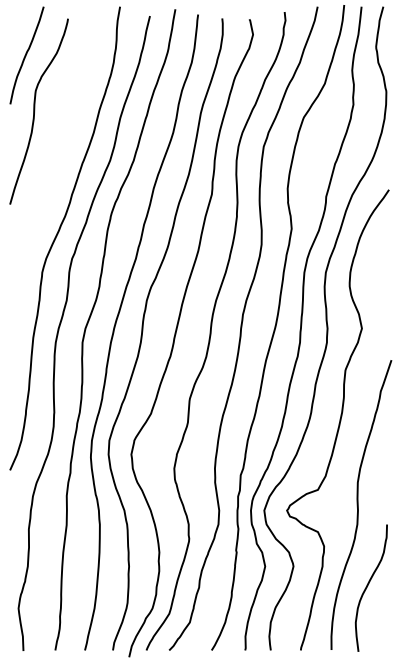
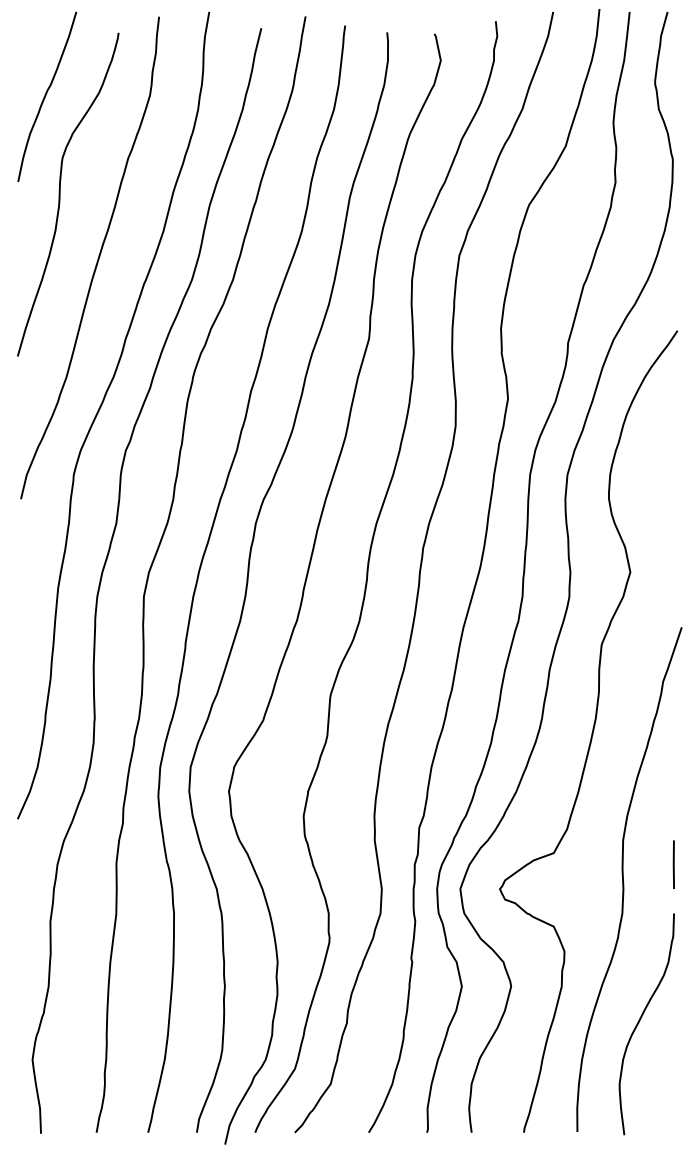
curve: (55, 147) -> (96, 257), added
line: (386, 496) -> (673, 864), added

